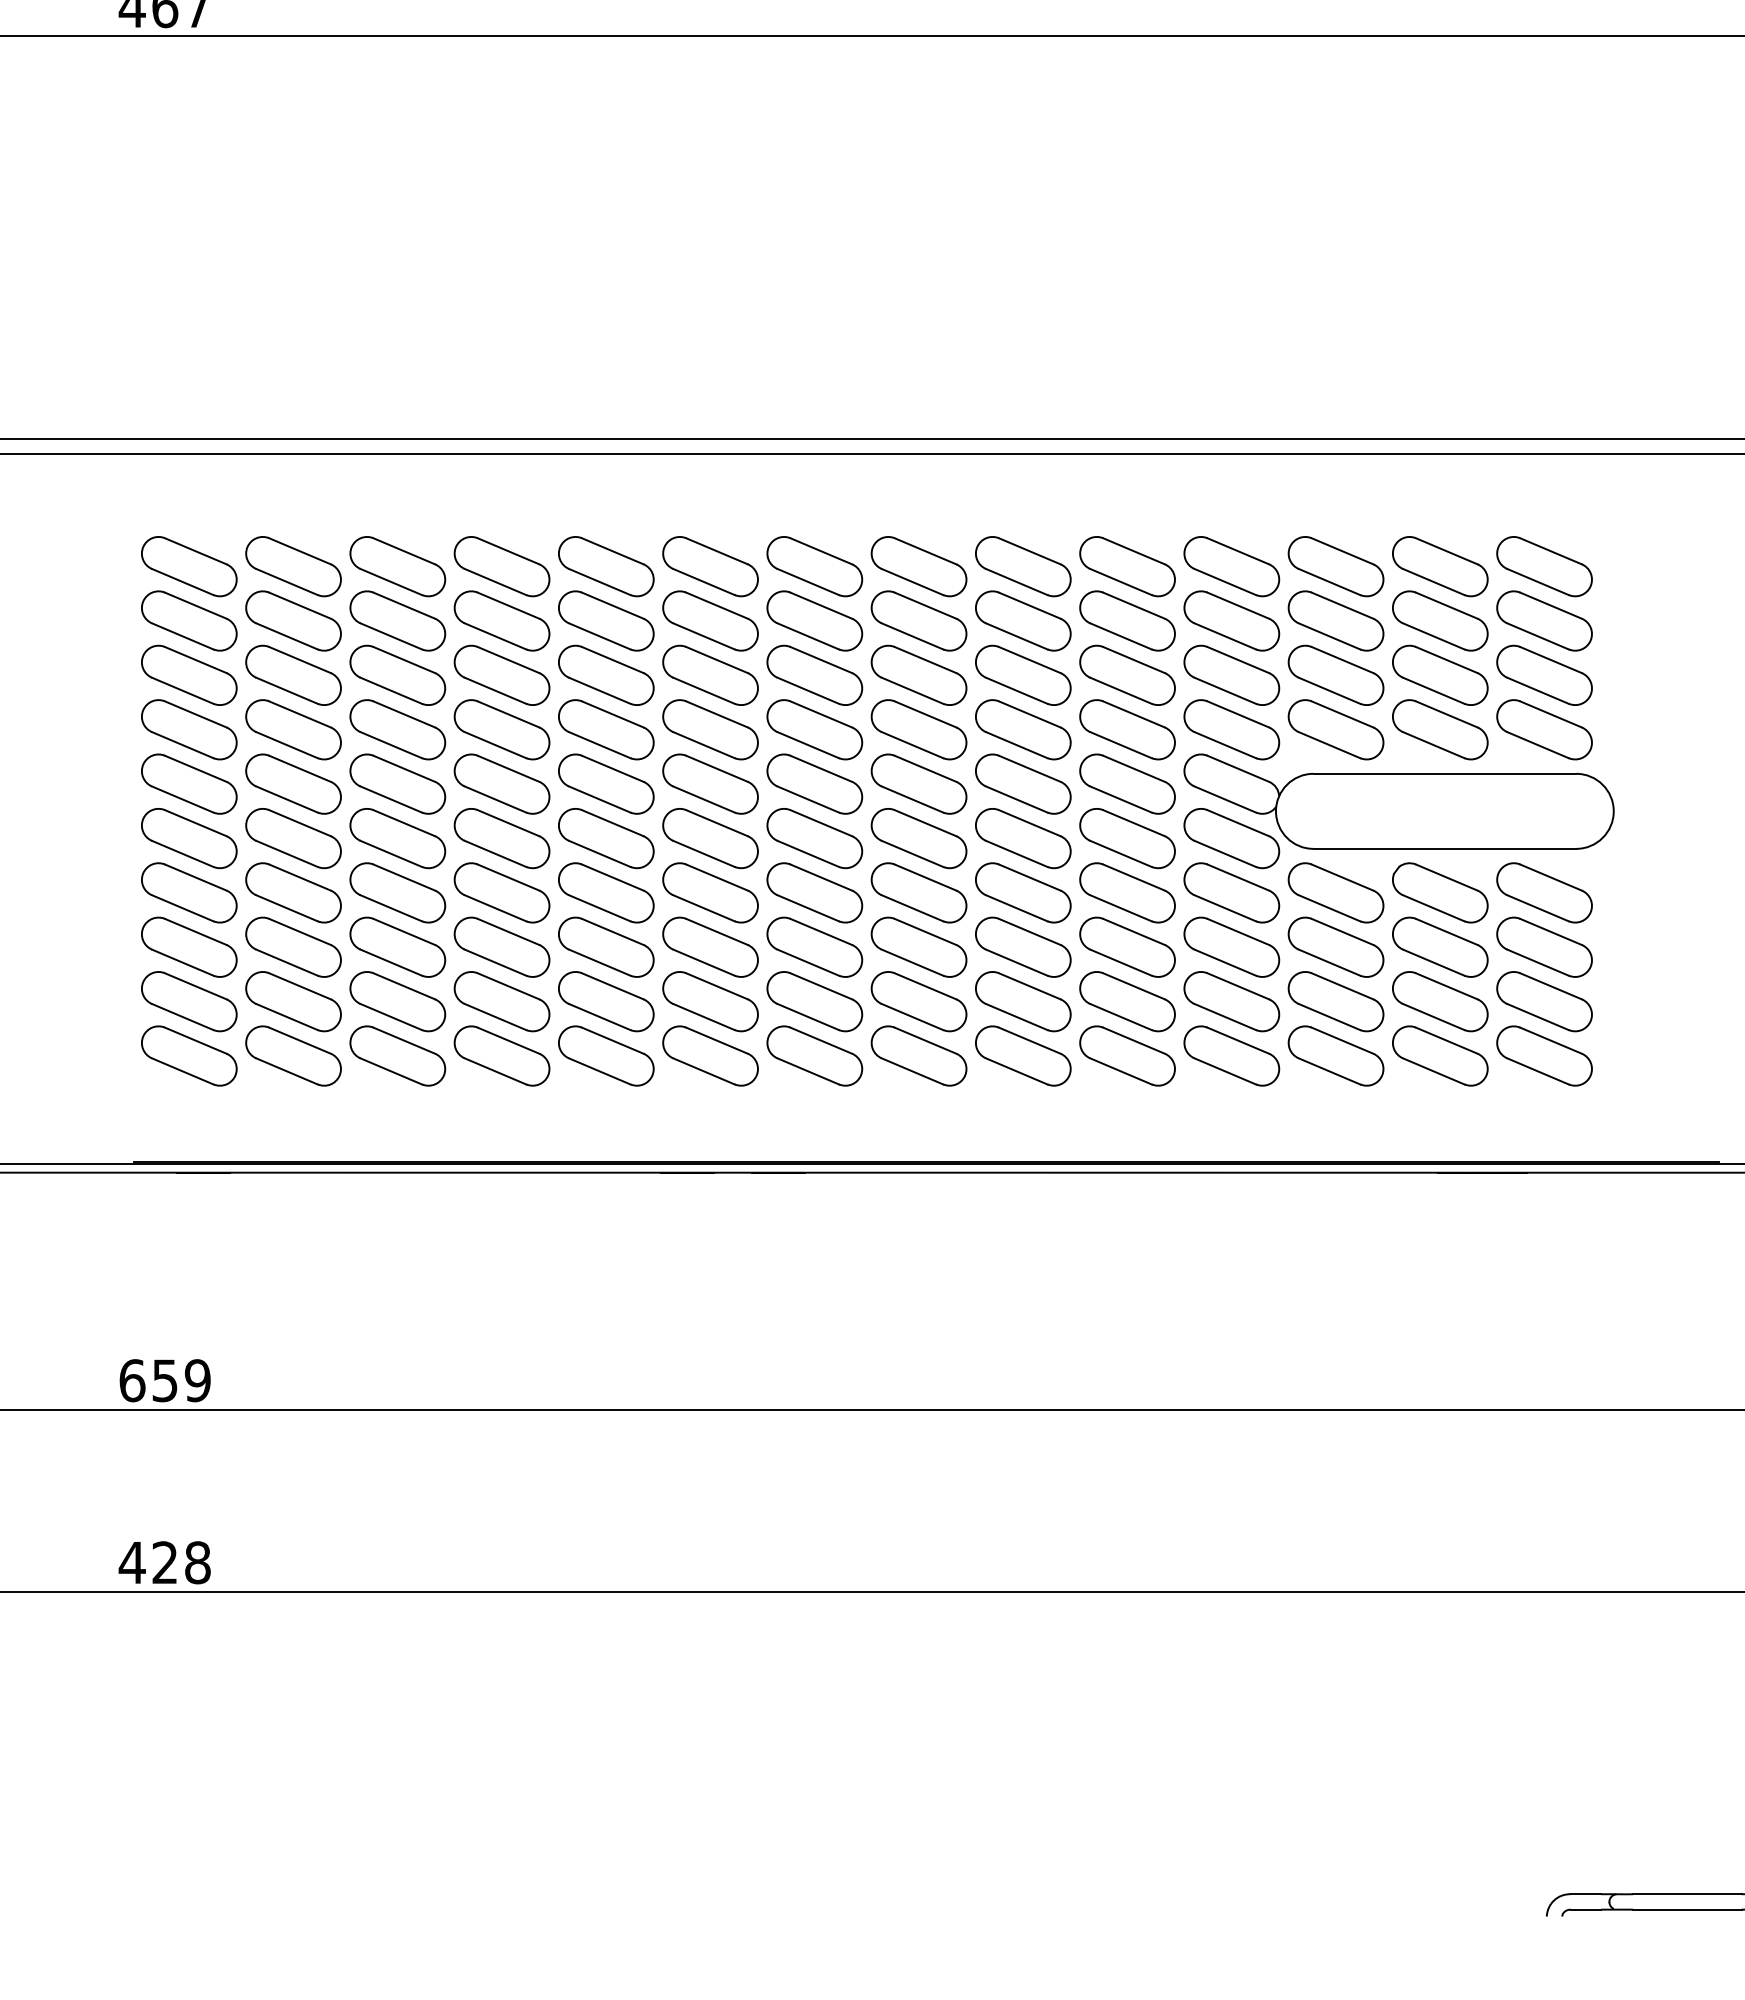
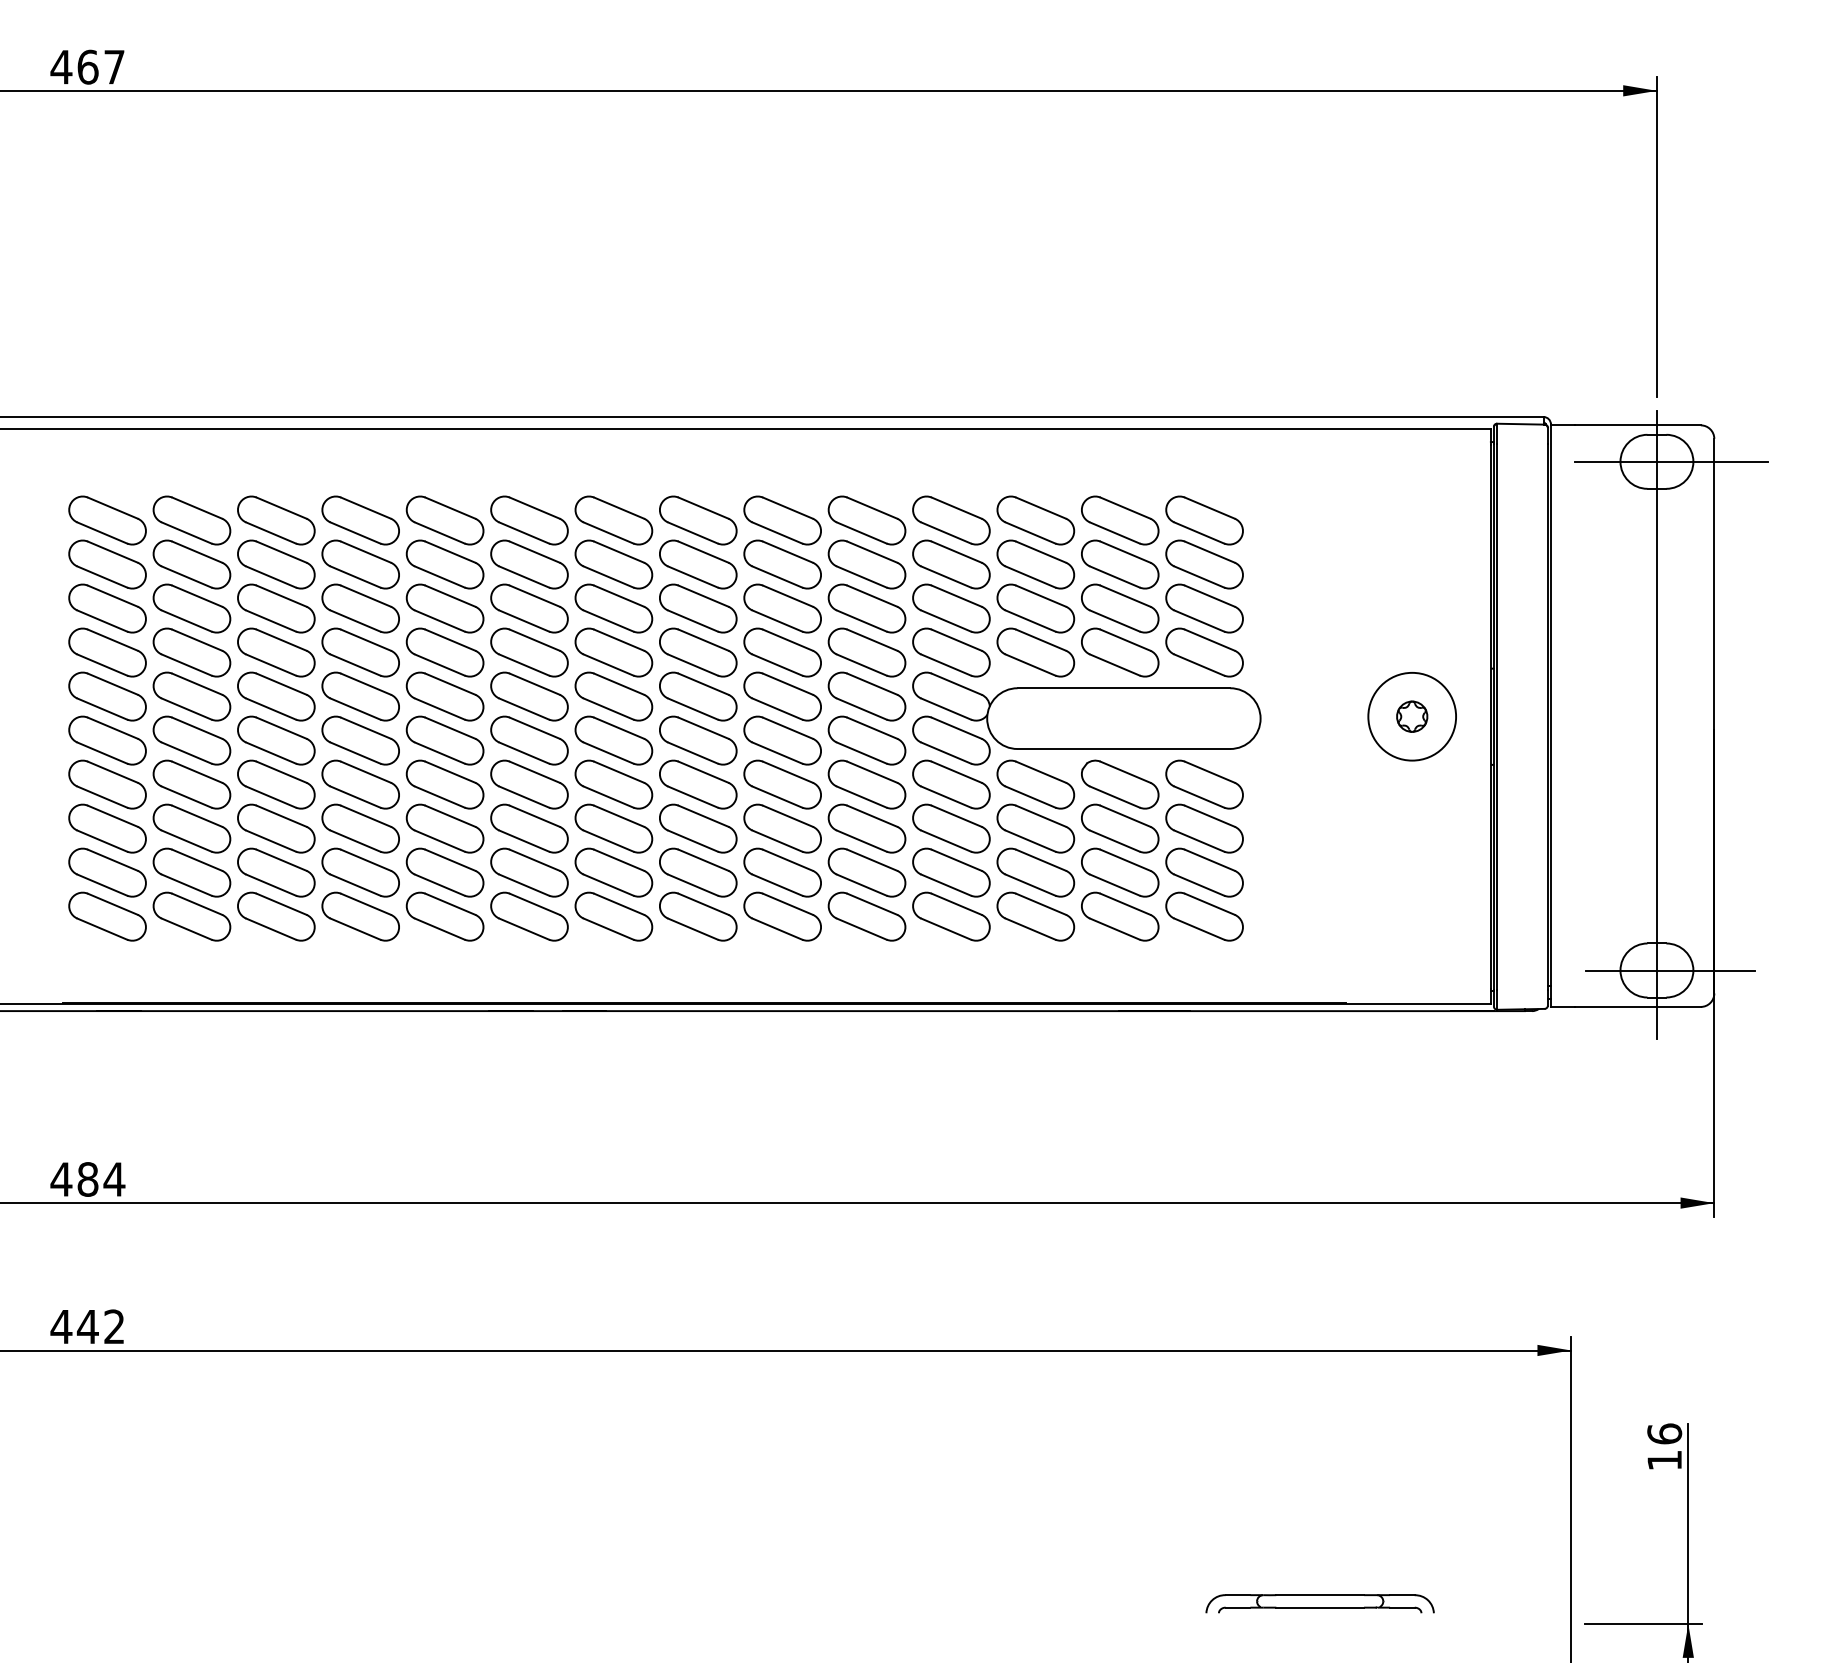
text: (164, 1380) -> (87, 1179), 659 -> 484
text: (180, 1562) -> (100, 1326), 428 -> 442

